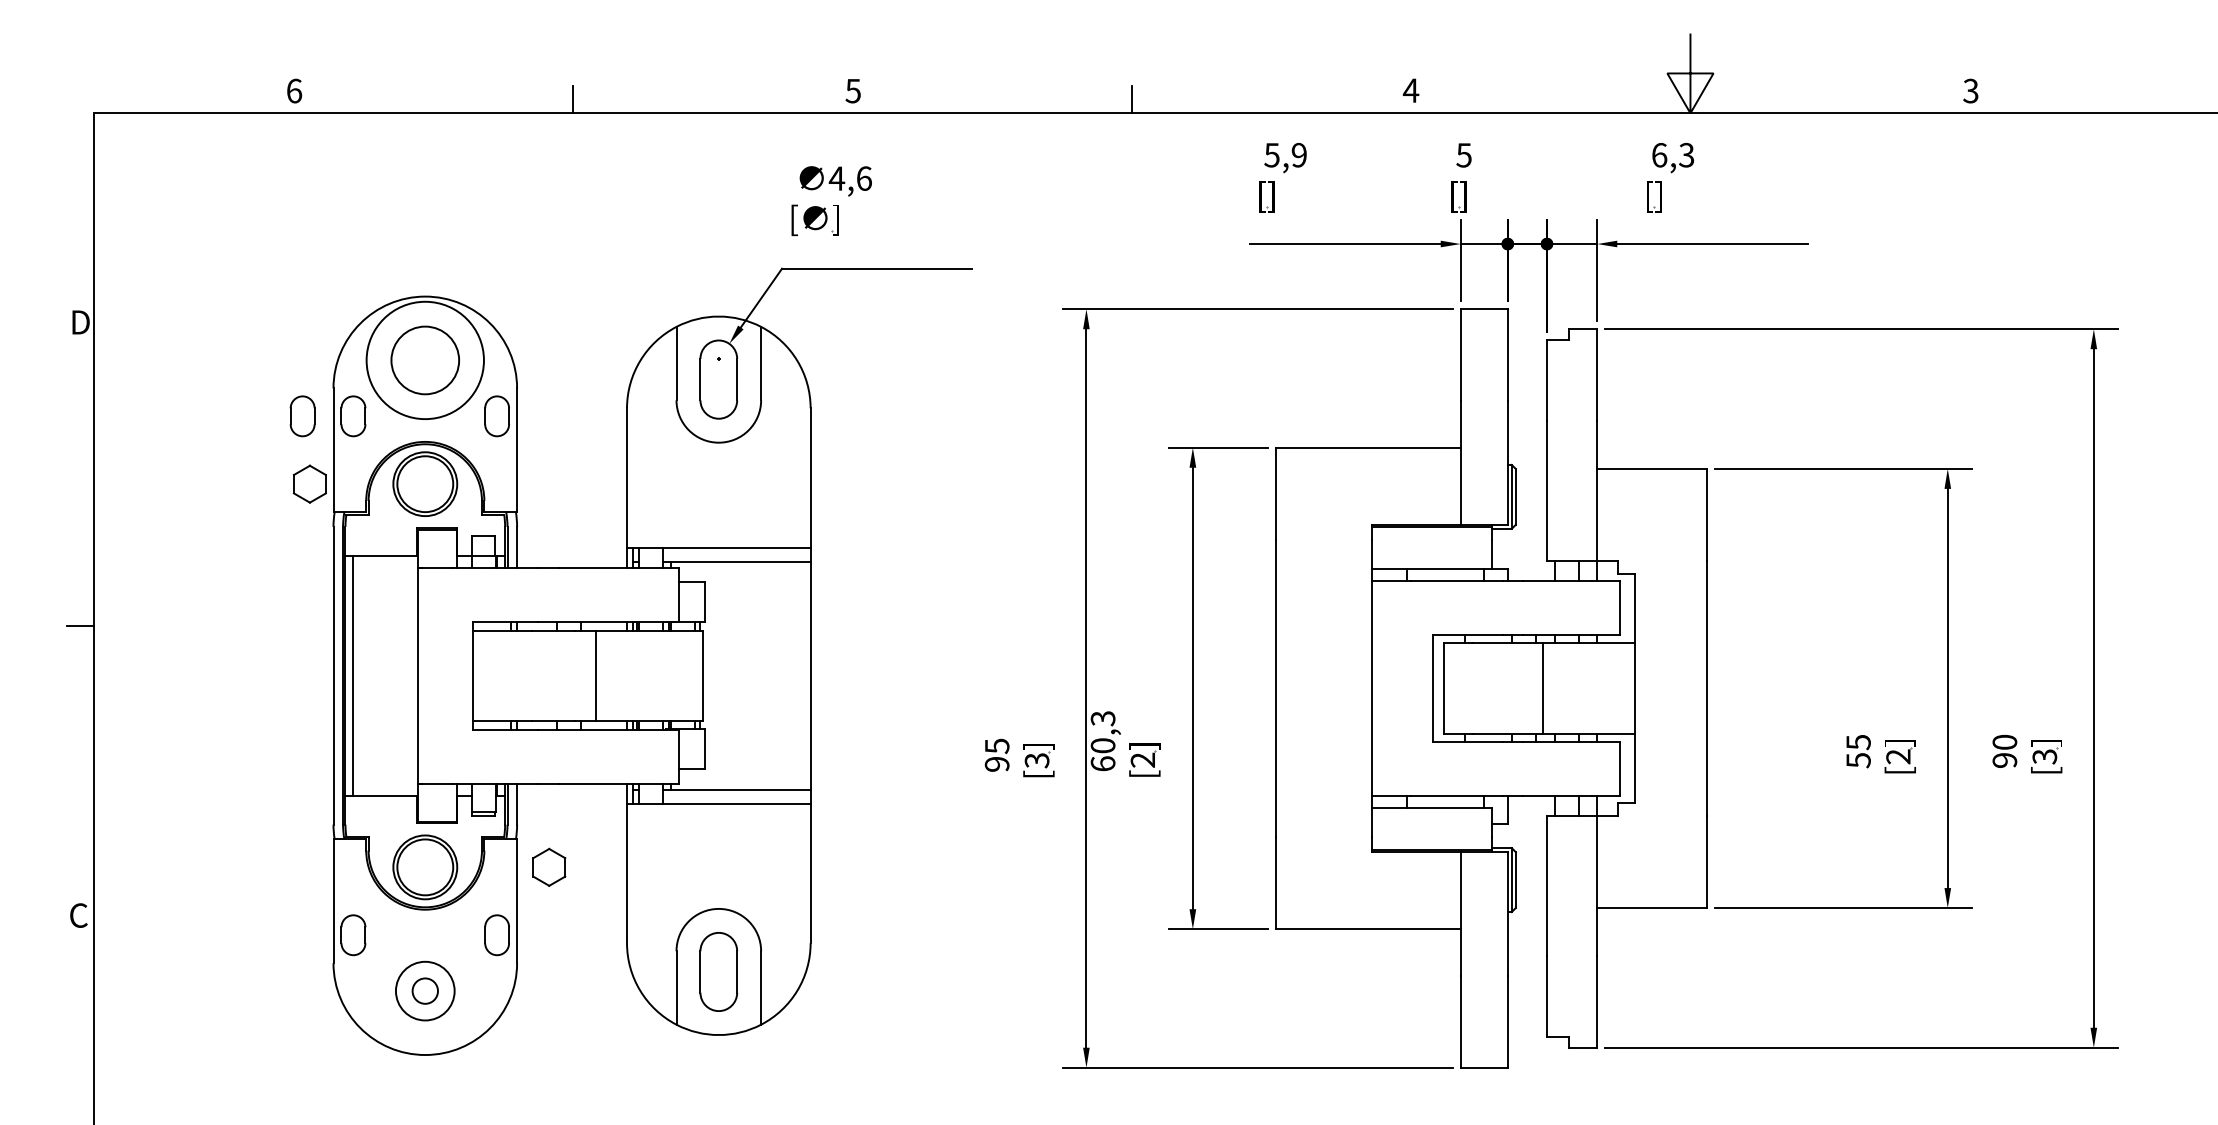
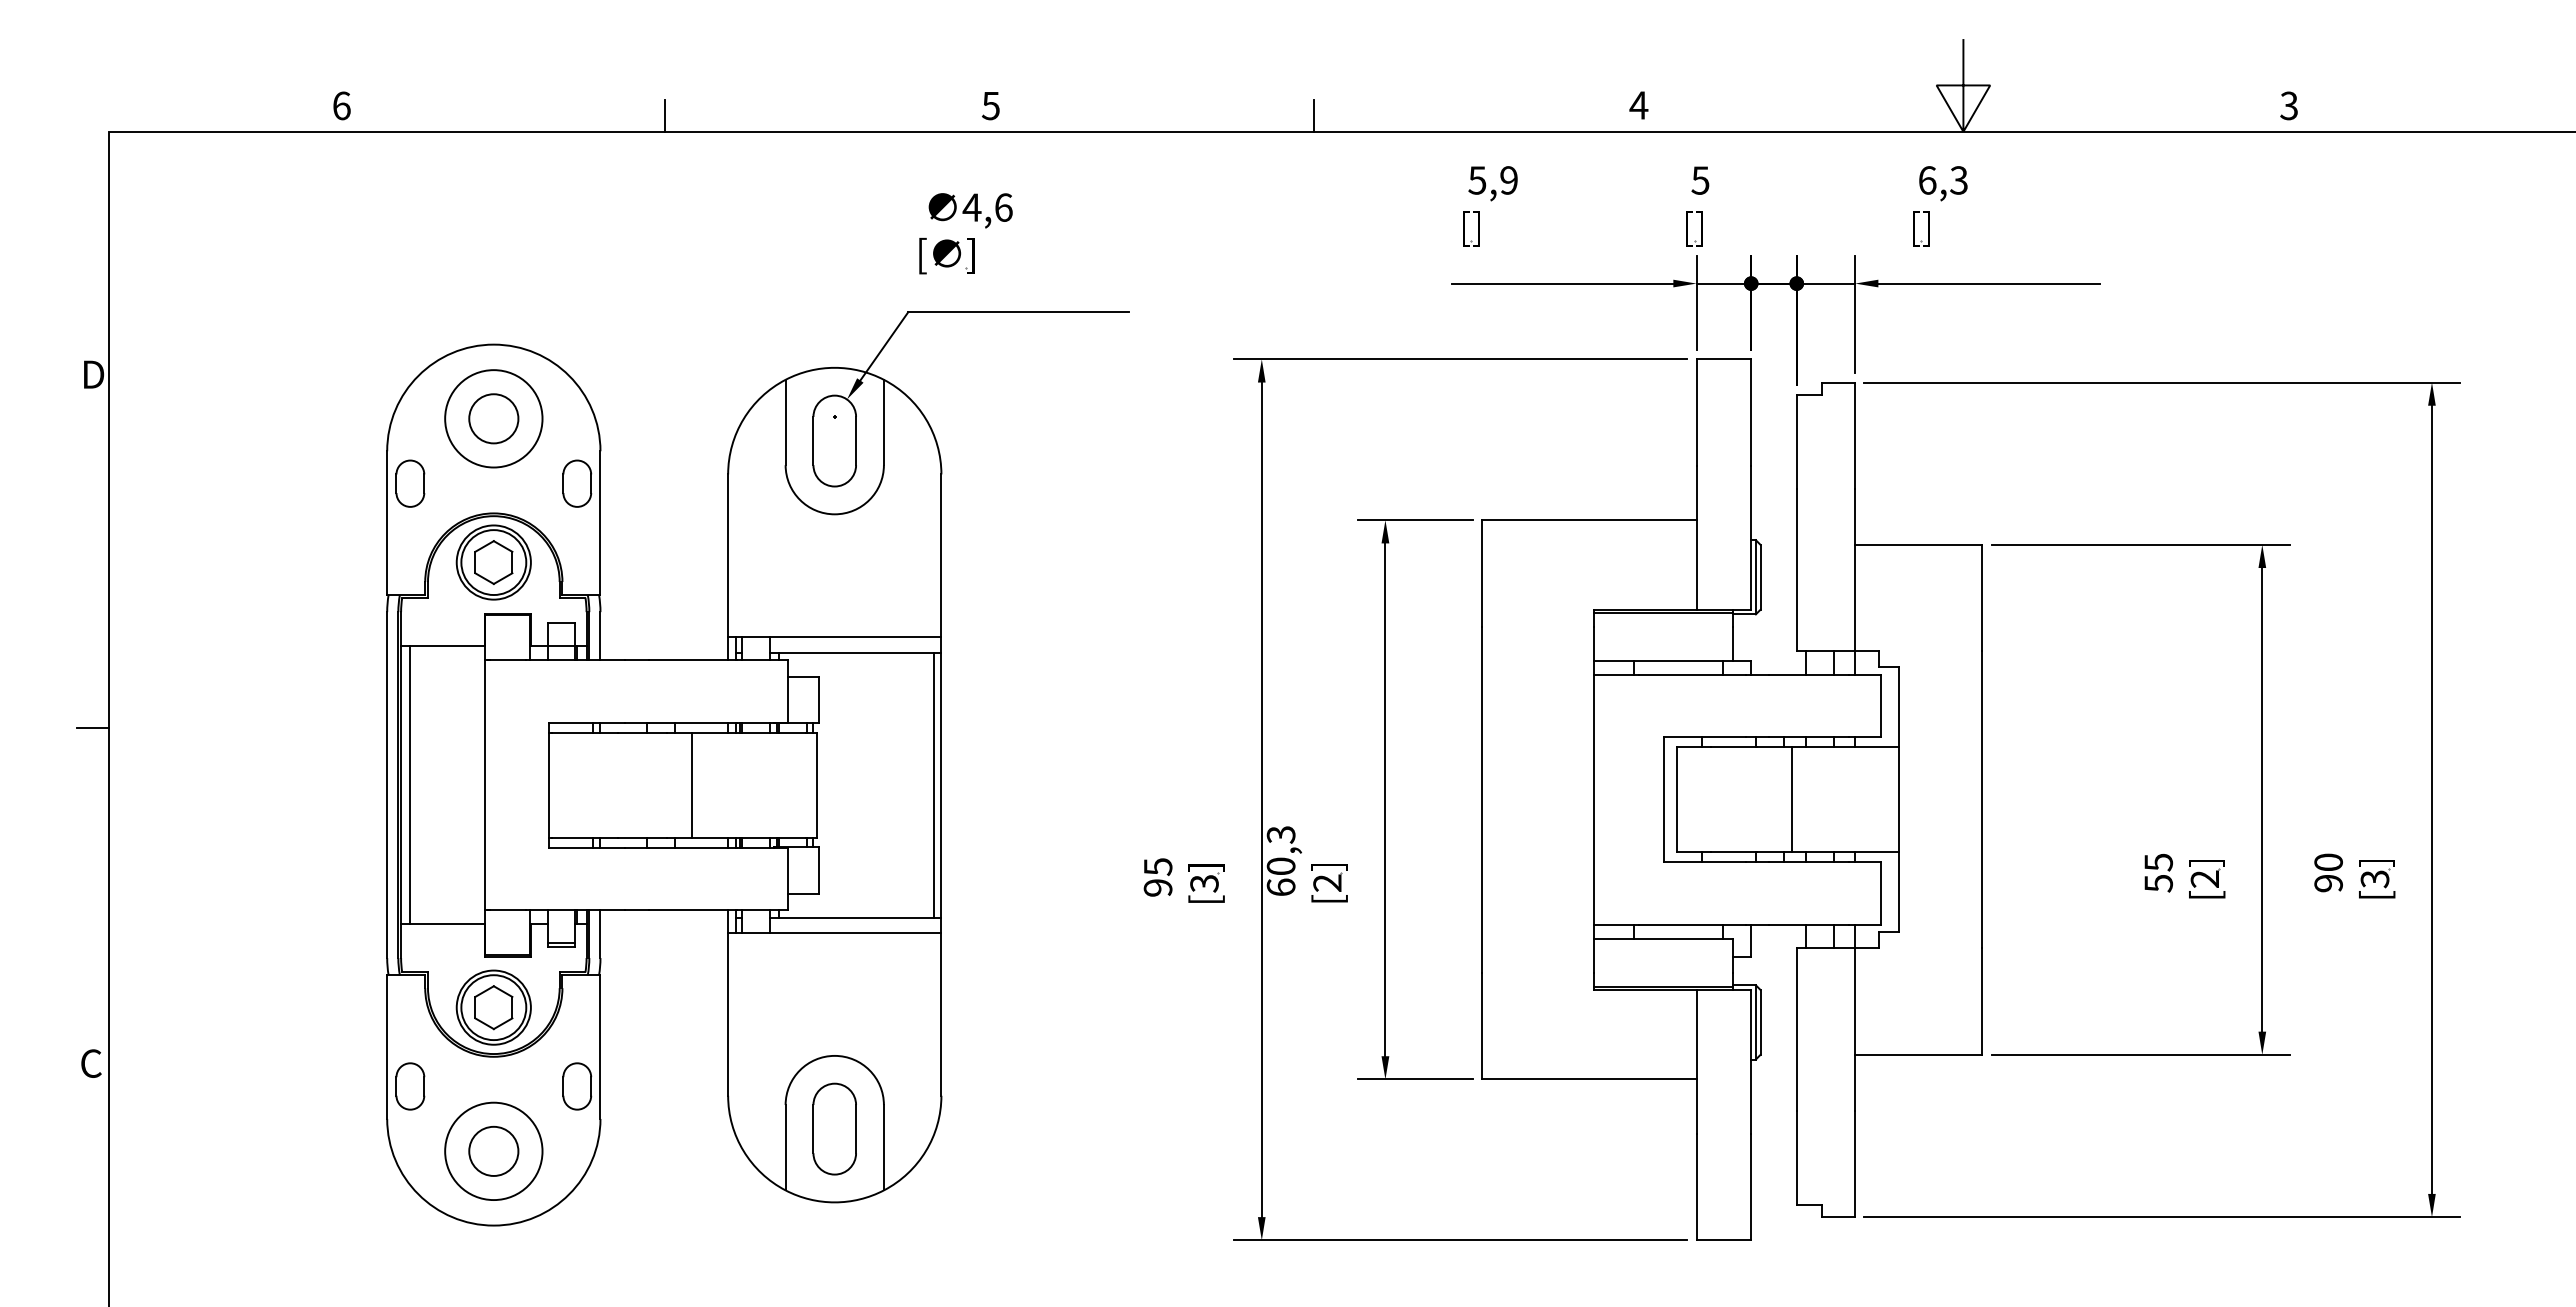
circle: (425, 360) -> (493, 418), size x0.62
circle: (425, 360) -> (493, 418), size x0.71
part: (302, 416) -> (351, 483), removed
part: (309, 484) -> (493, 562), moved
line: (804, 675) -> (934, 784), added
part: (548, 867) -> (493, 1007), moved
circle: (425, 990) -> (493, 1150), size x1.67
circle: (425, 991) -> (493, 1151), size x1.43

